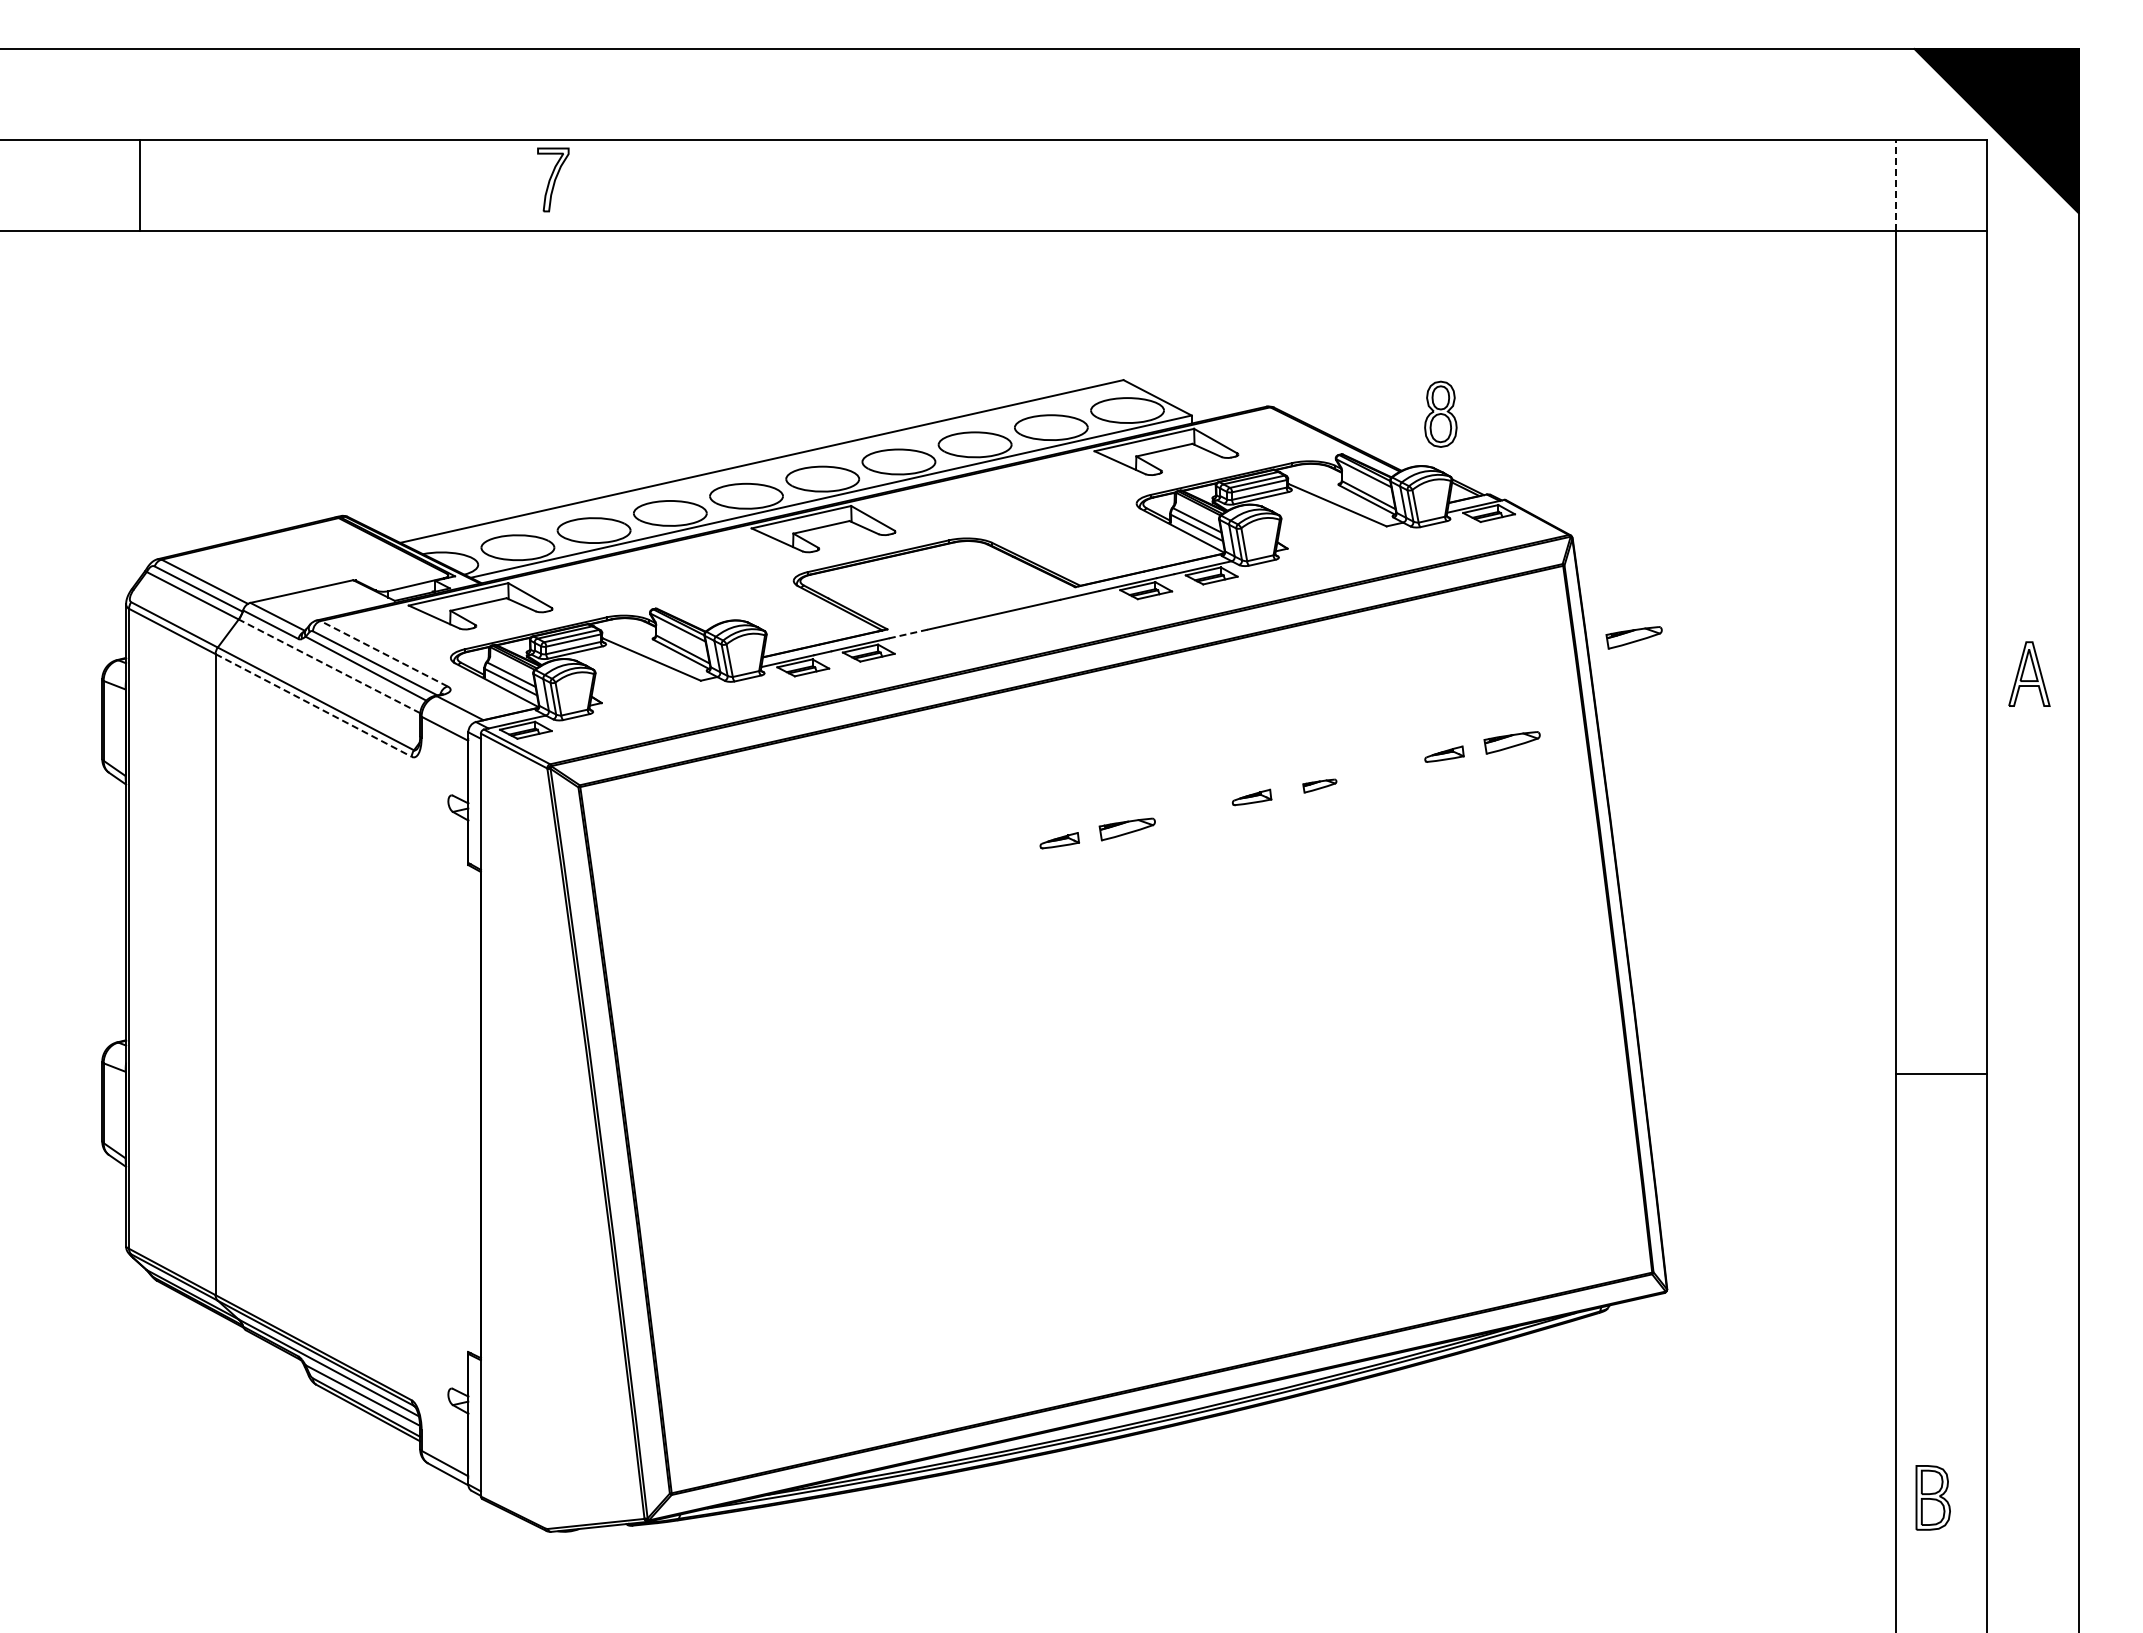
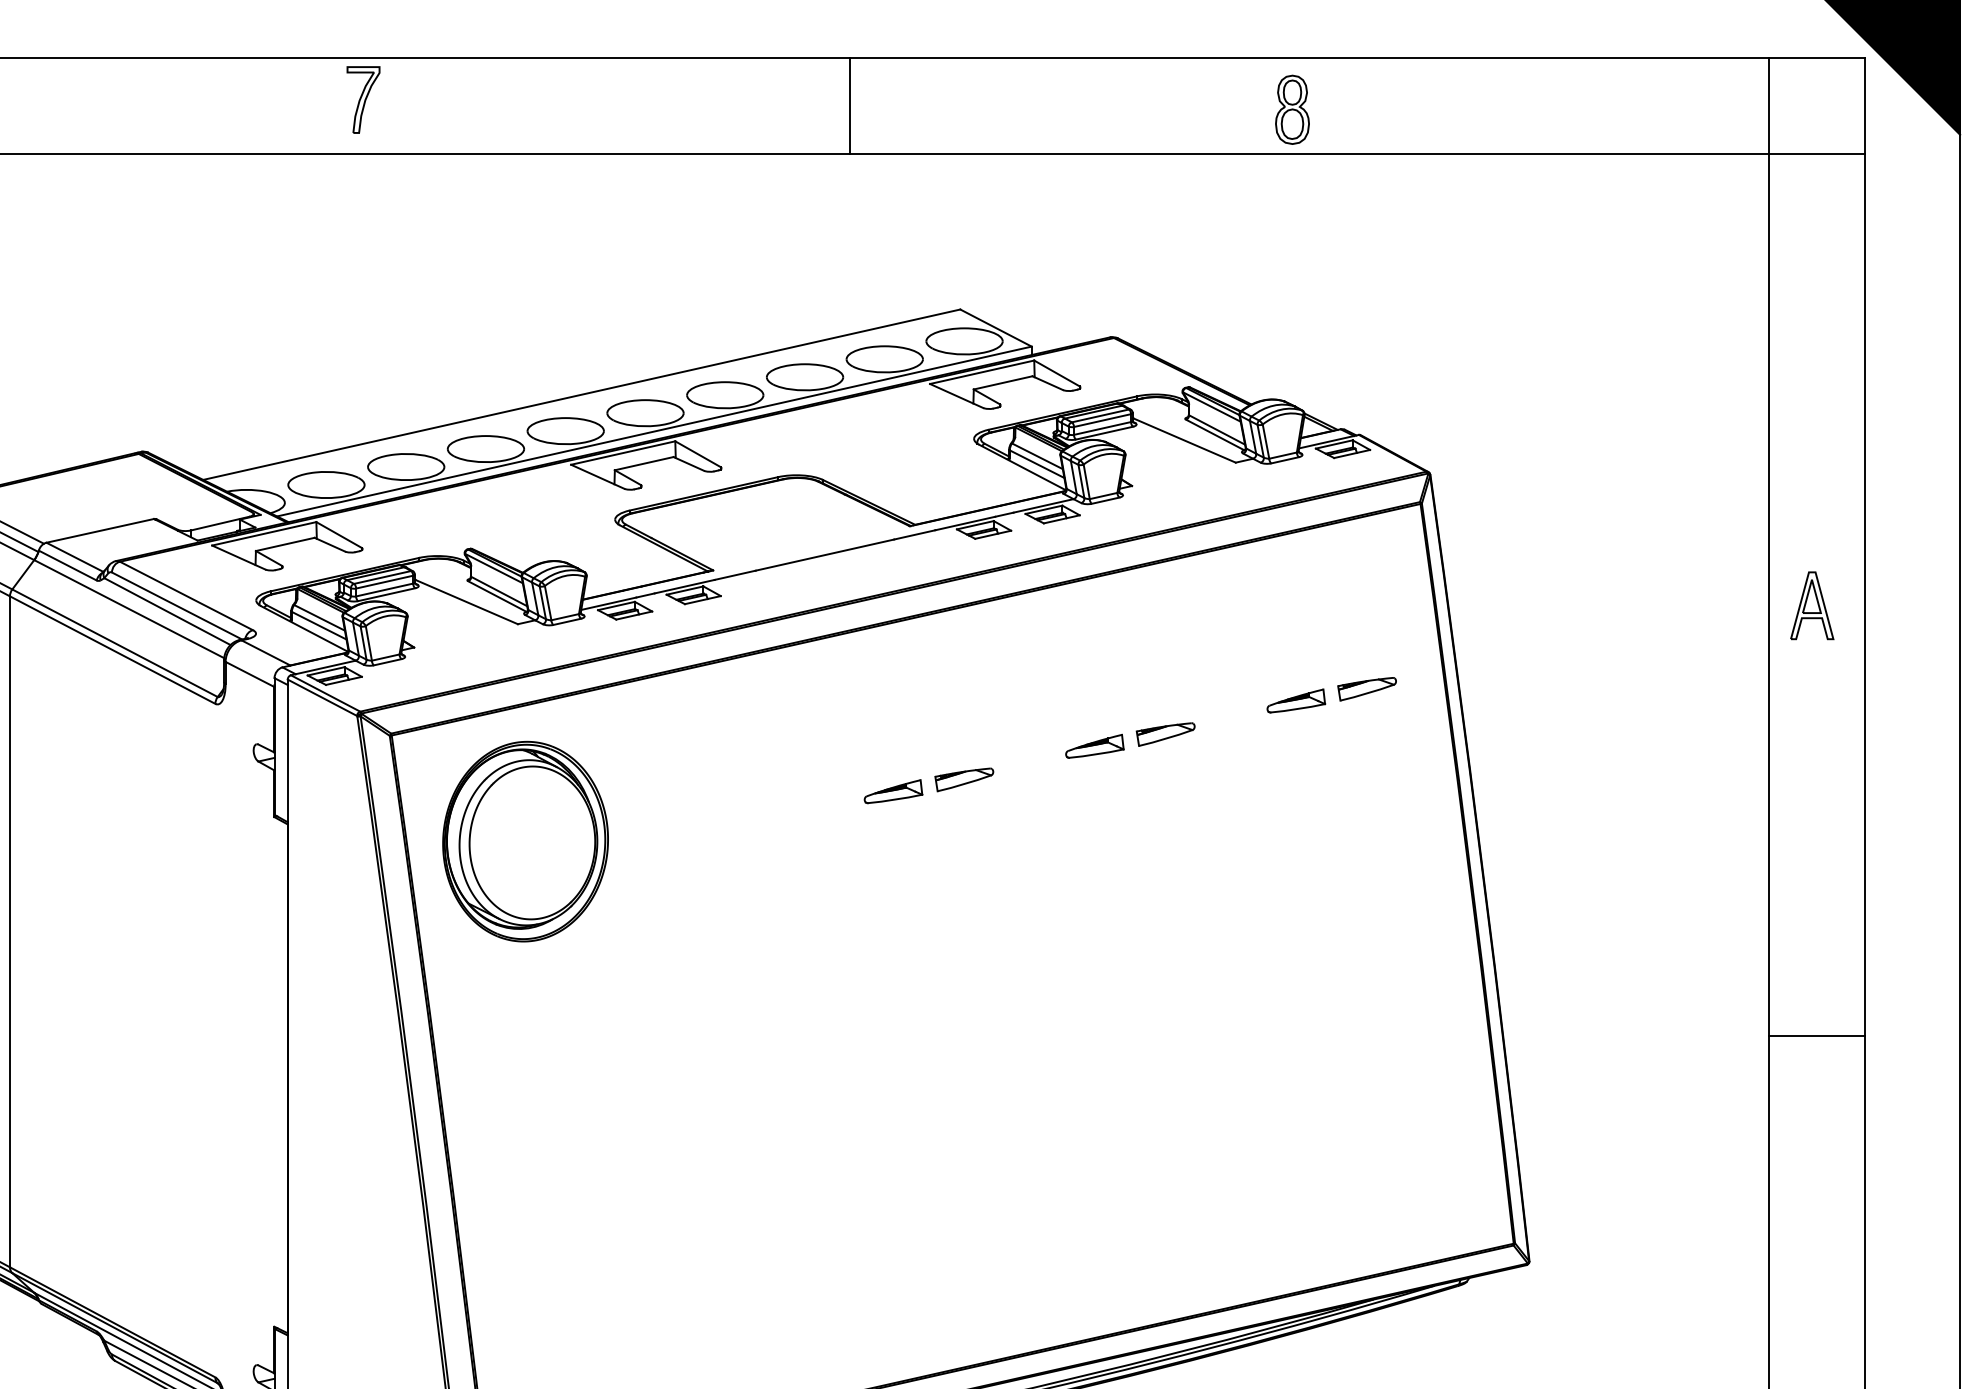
line: (1018, 185) -> (850, 105), added
line: (1896, 185) -> (1769, 105), dashed -> solid
part: (1440, 413) -> (1292, 108), moved
line: (908, 633) -> (735, 574), dashed -> solid
part: (1633, 637) -> (1494, 578), removed
line: (383, 653) -> (185, 595), dashed -> solid
line: (329, 666) -> (129, 609), dashed -> solid
part: (2029, 673) -> (1812, 605), moved
line: (313, 705) -> (112, 650), dashed -> solid
part: (1444, 754) -> (1296, 701), size x1.43
part: (1319, 785) -> (1165, 733), size x1.67
part: (1251, 797) -> (1094, 746), size x1.43
part: (1059, 840) -> (893, 791), size x1.43
part: (707, 888) -> (524, 841), added

